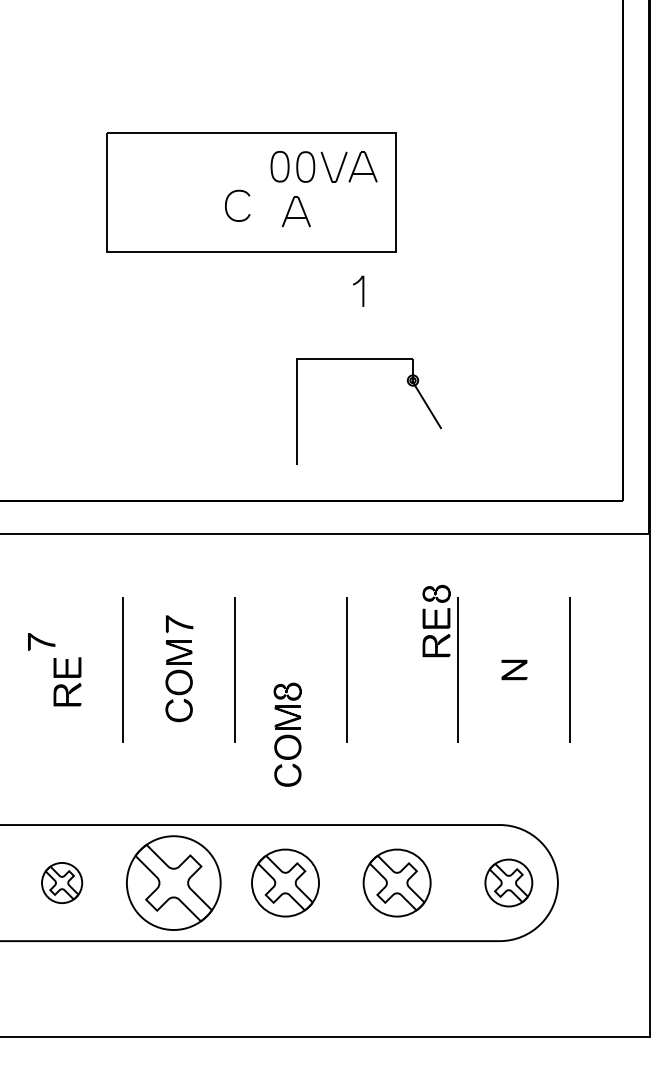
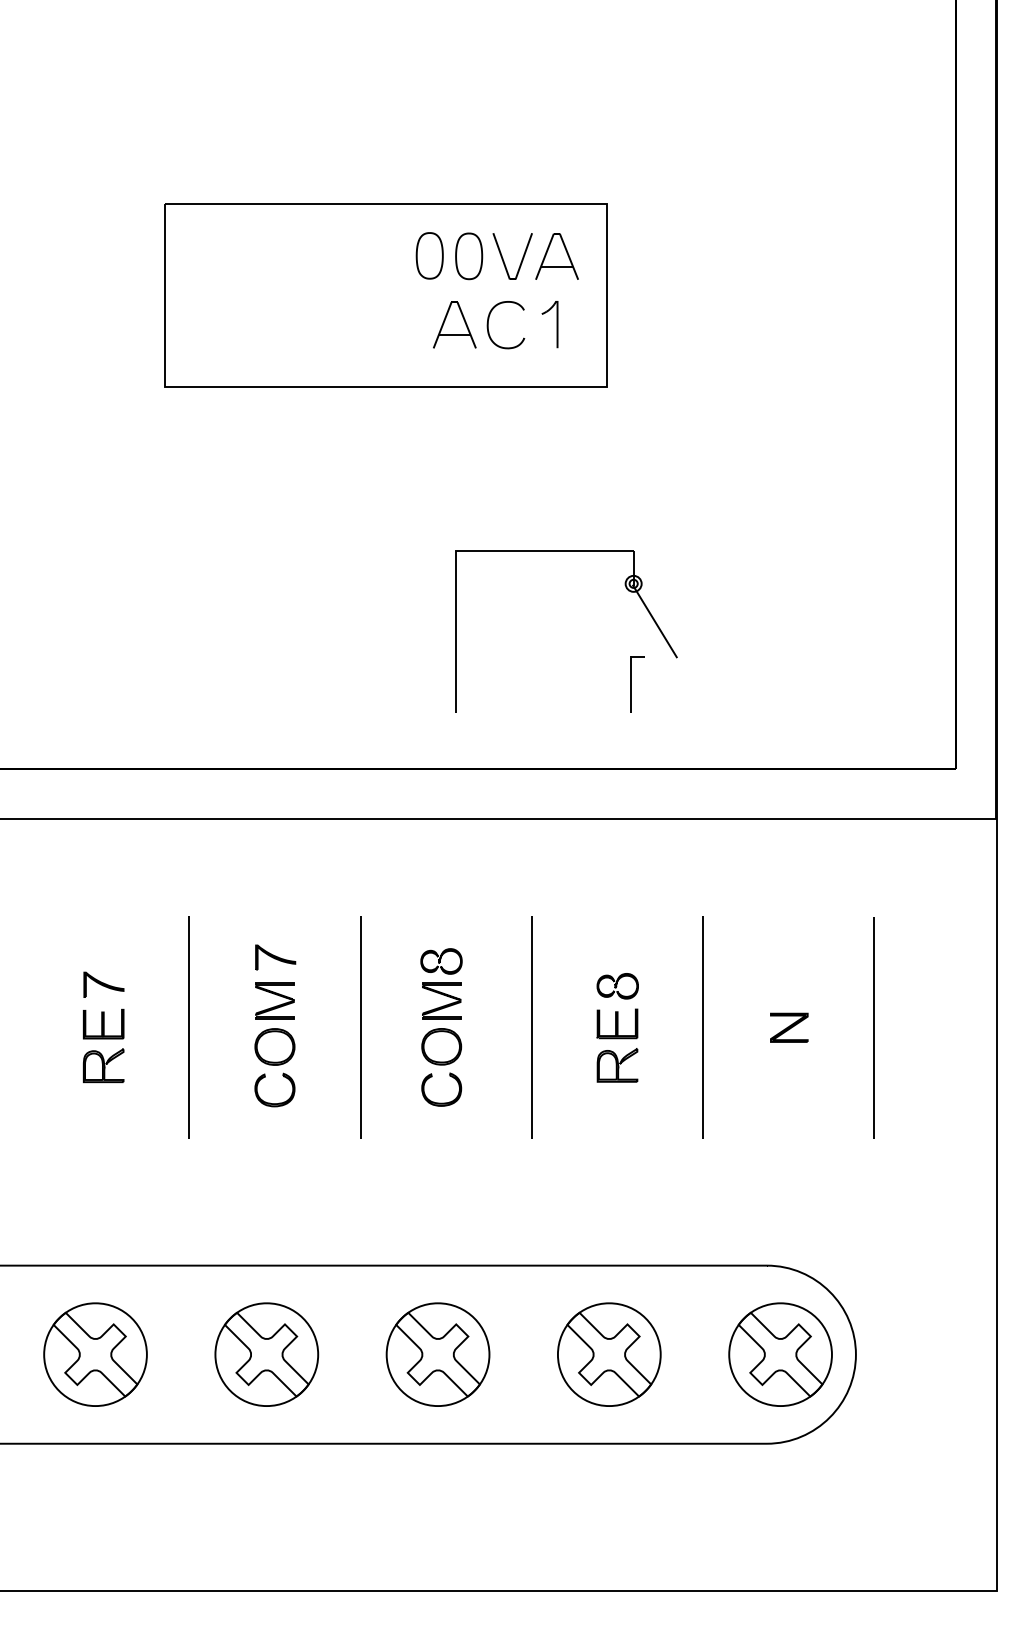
curve: (227, 201) -> (490, 318), moved
part: (358, 290) -> (550, 323), moved
part: (415, 445) -> (637, 683), added
part: (436, 620) -> (617, 1027), moved
part: (41, 641) -> (103, 984), moved
part: (287, 734) -> (441, 1027), moved
part: (61, 882) -> (94, 1353), size x1.67
part: (173, 882) -> (266, 1353), size x0.71
part: (508, 882) -> (780, 1353), size x1.43

